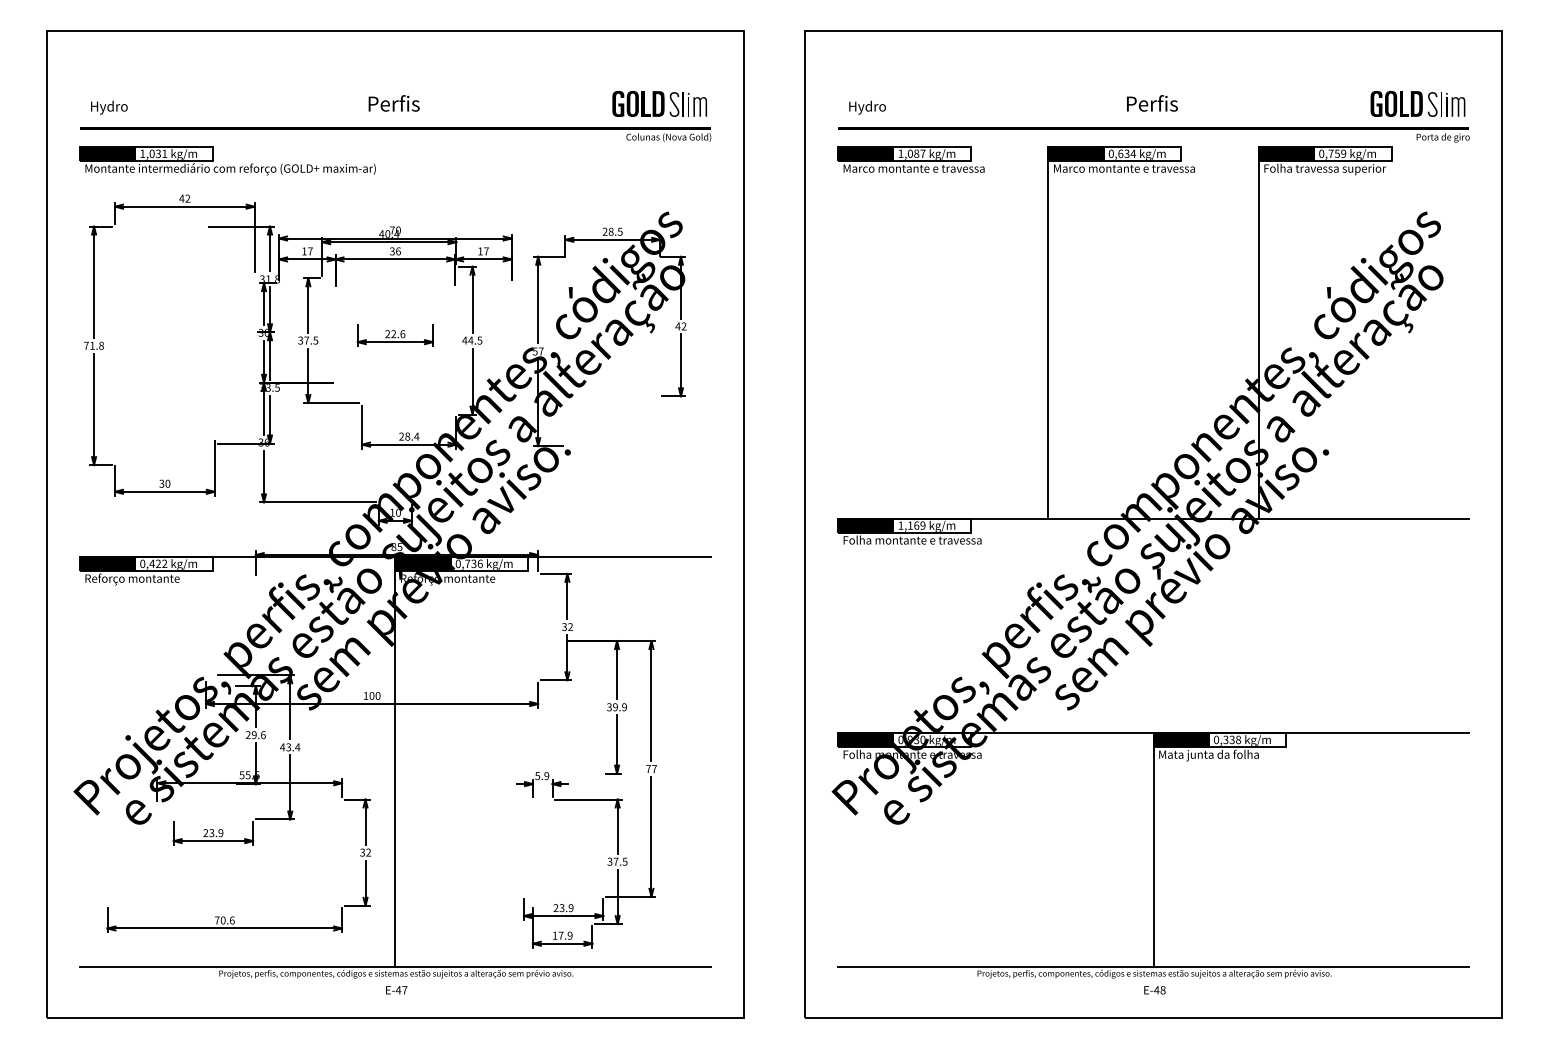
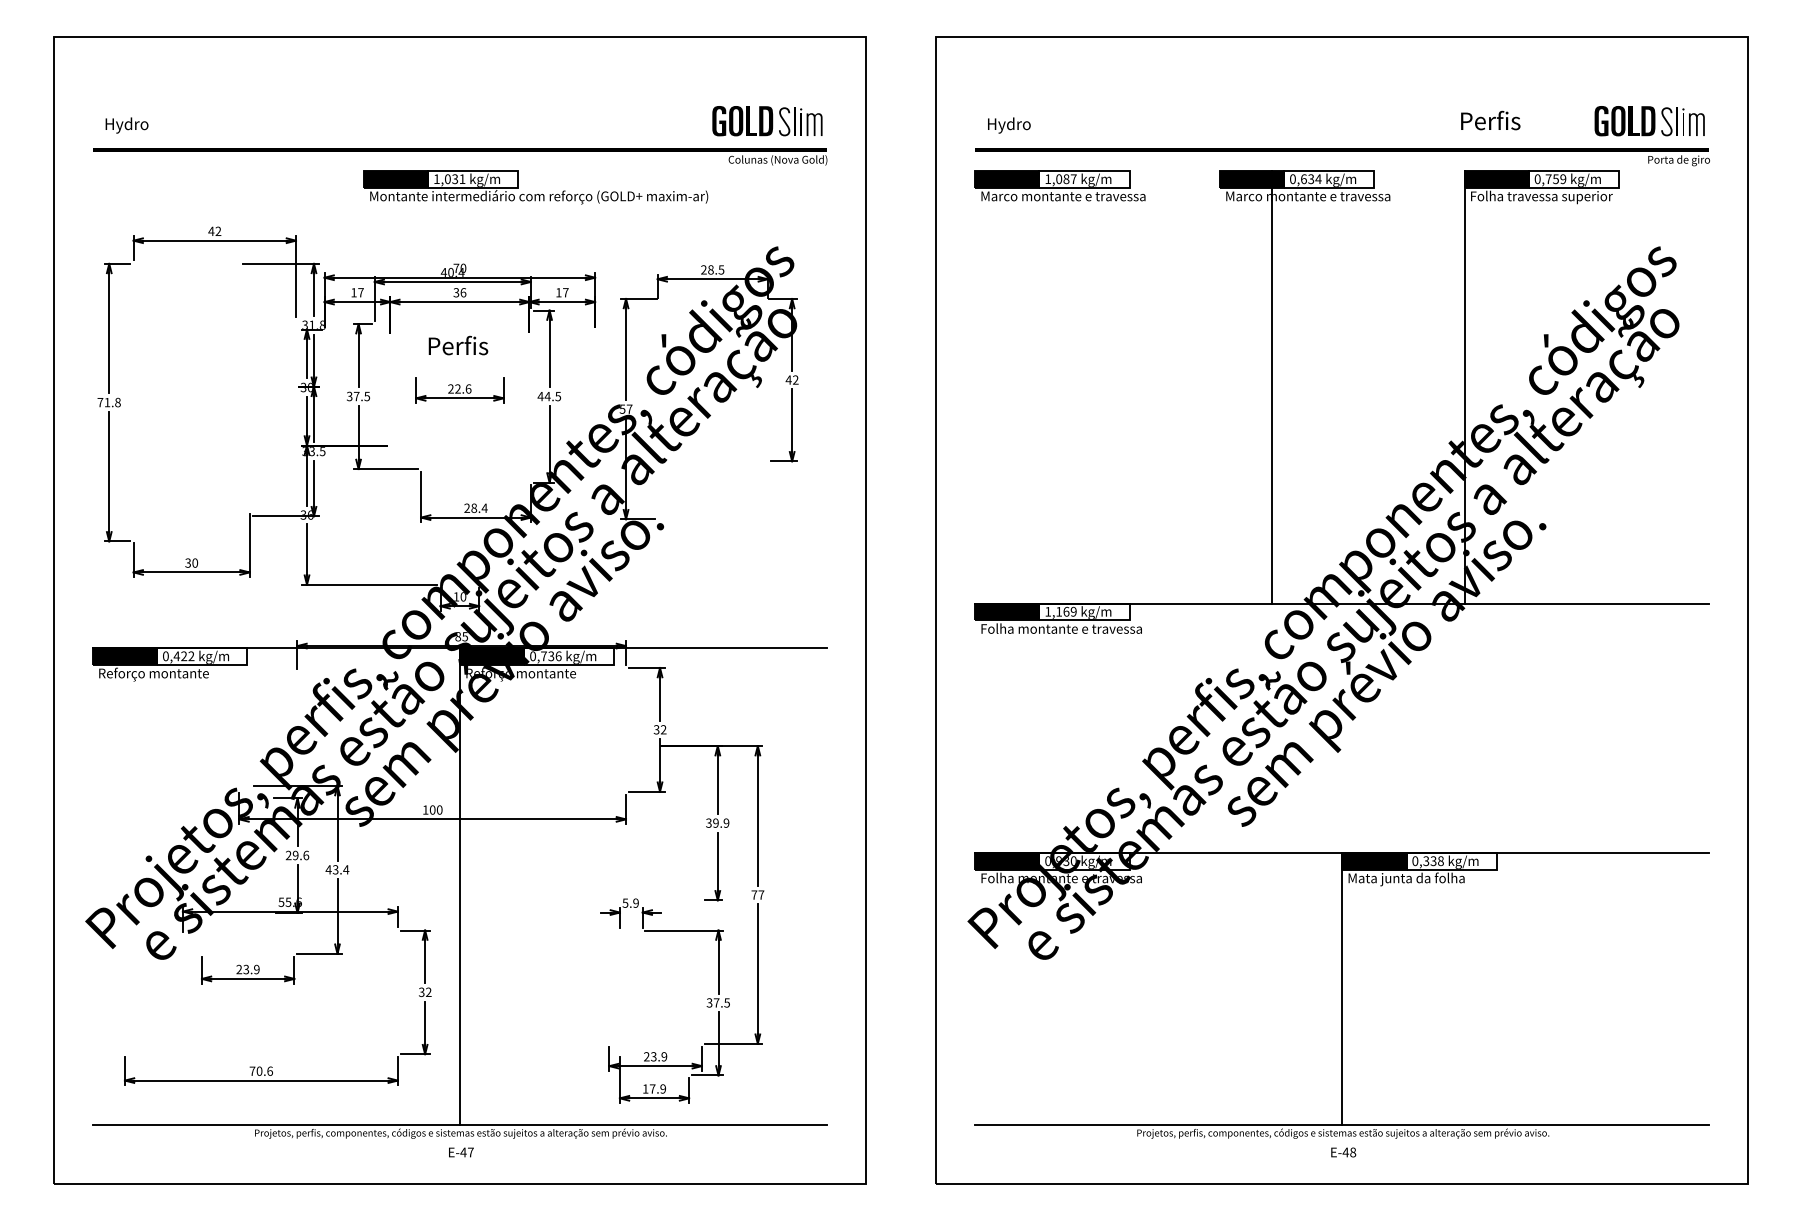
text: (394, 103) -> (458, 345), moved
text: (1152, 103) -> (1490, 120), moved
part: (227, 166) -> (535, 194), moved
line: (1048, 332) -> (1271, 387), moved

